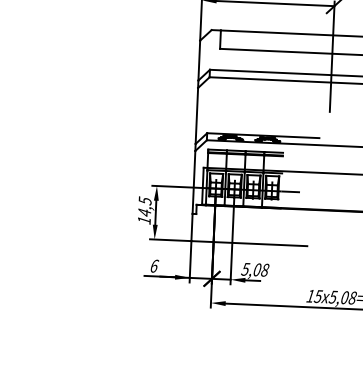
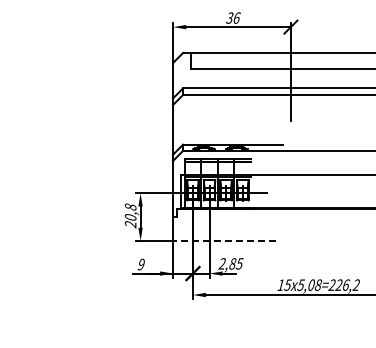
text: (144, 210) -> (130, 215), 14,5 -> 20,8
line: (249, 243) -> (224, 240), solid -> dashed
text: (154, 266) -> (141, 264), 6 -> 9
text: (254, 269) -> (230, 263), 5,08 -> 2,85

